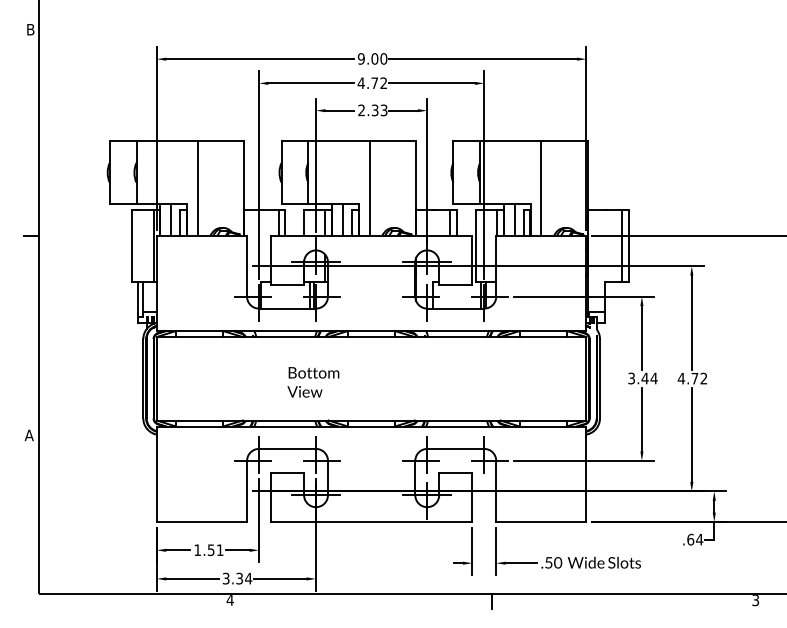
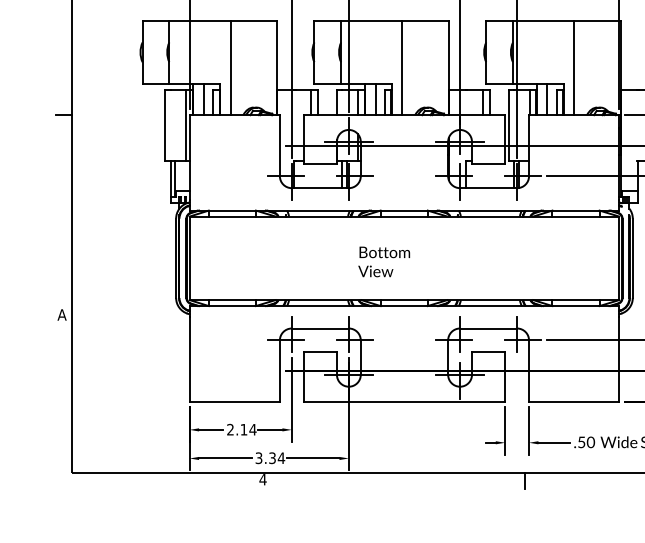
text: (313, 382) -> (384, 262), moved
text: (208, 550) -> (241, 430), 1.51 -> 2.14

